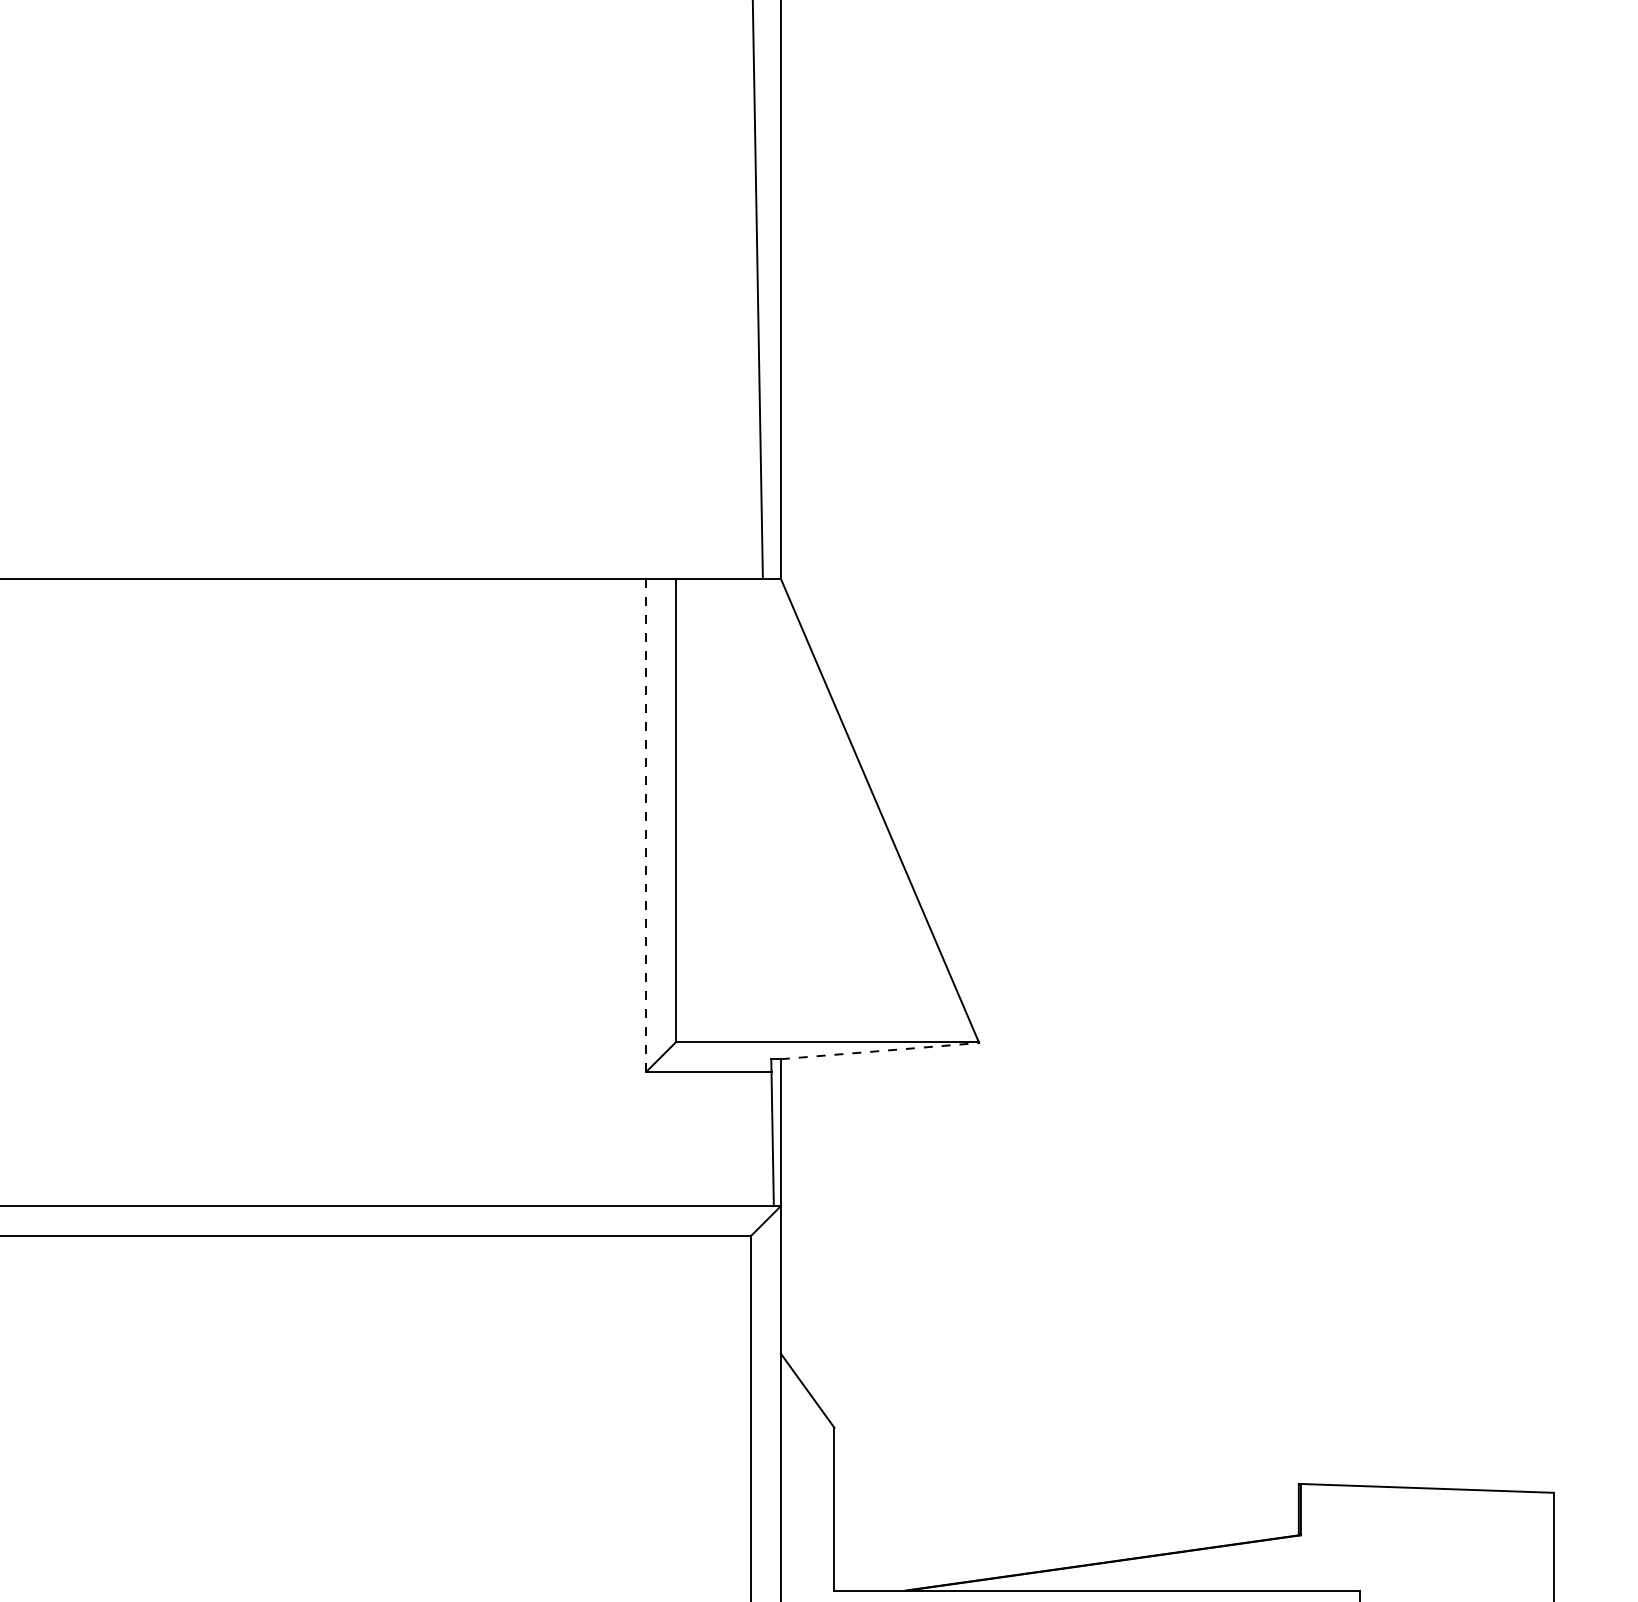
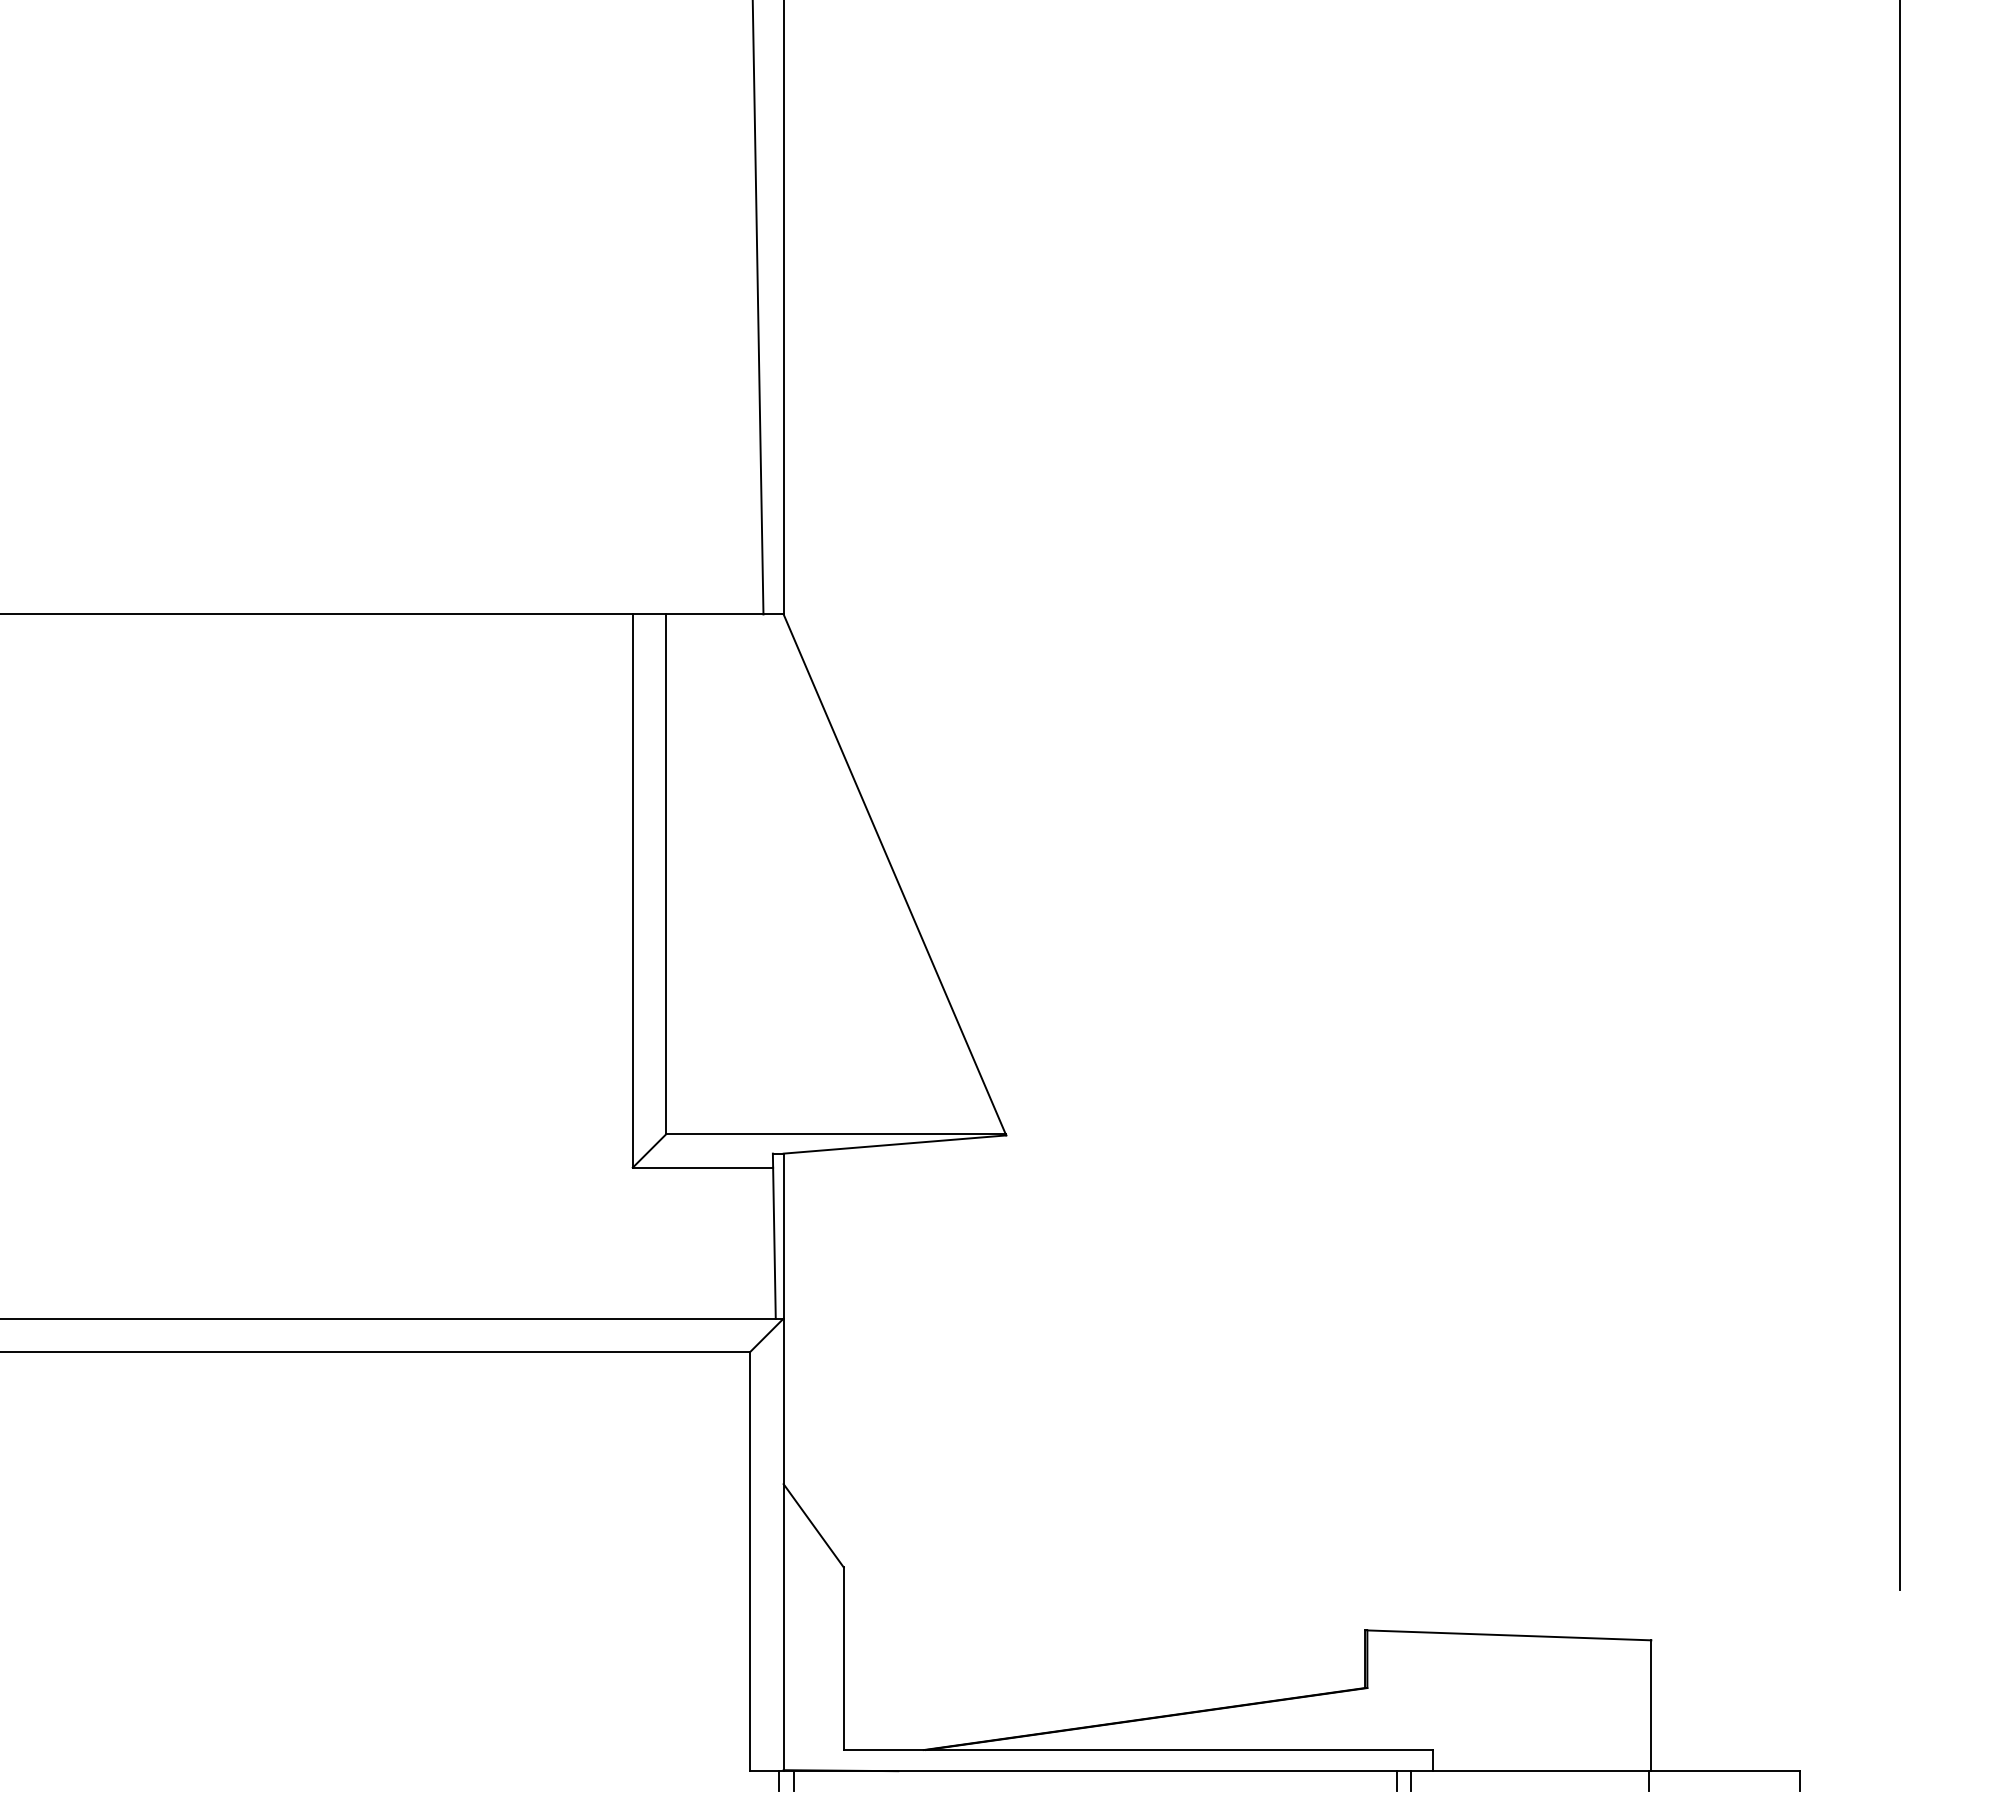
line: (646, 825) -> (632, 891), dashed -> solid
line: (879, 1051) -> (894, 1144), dashed -> solid

